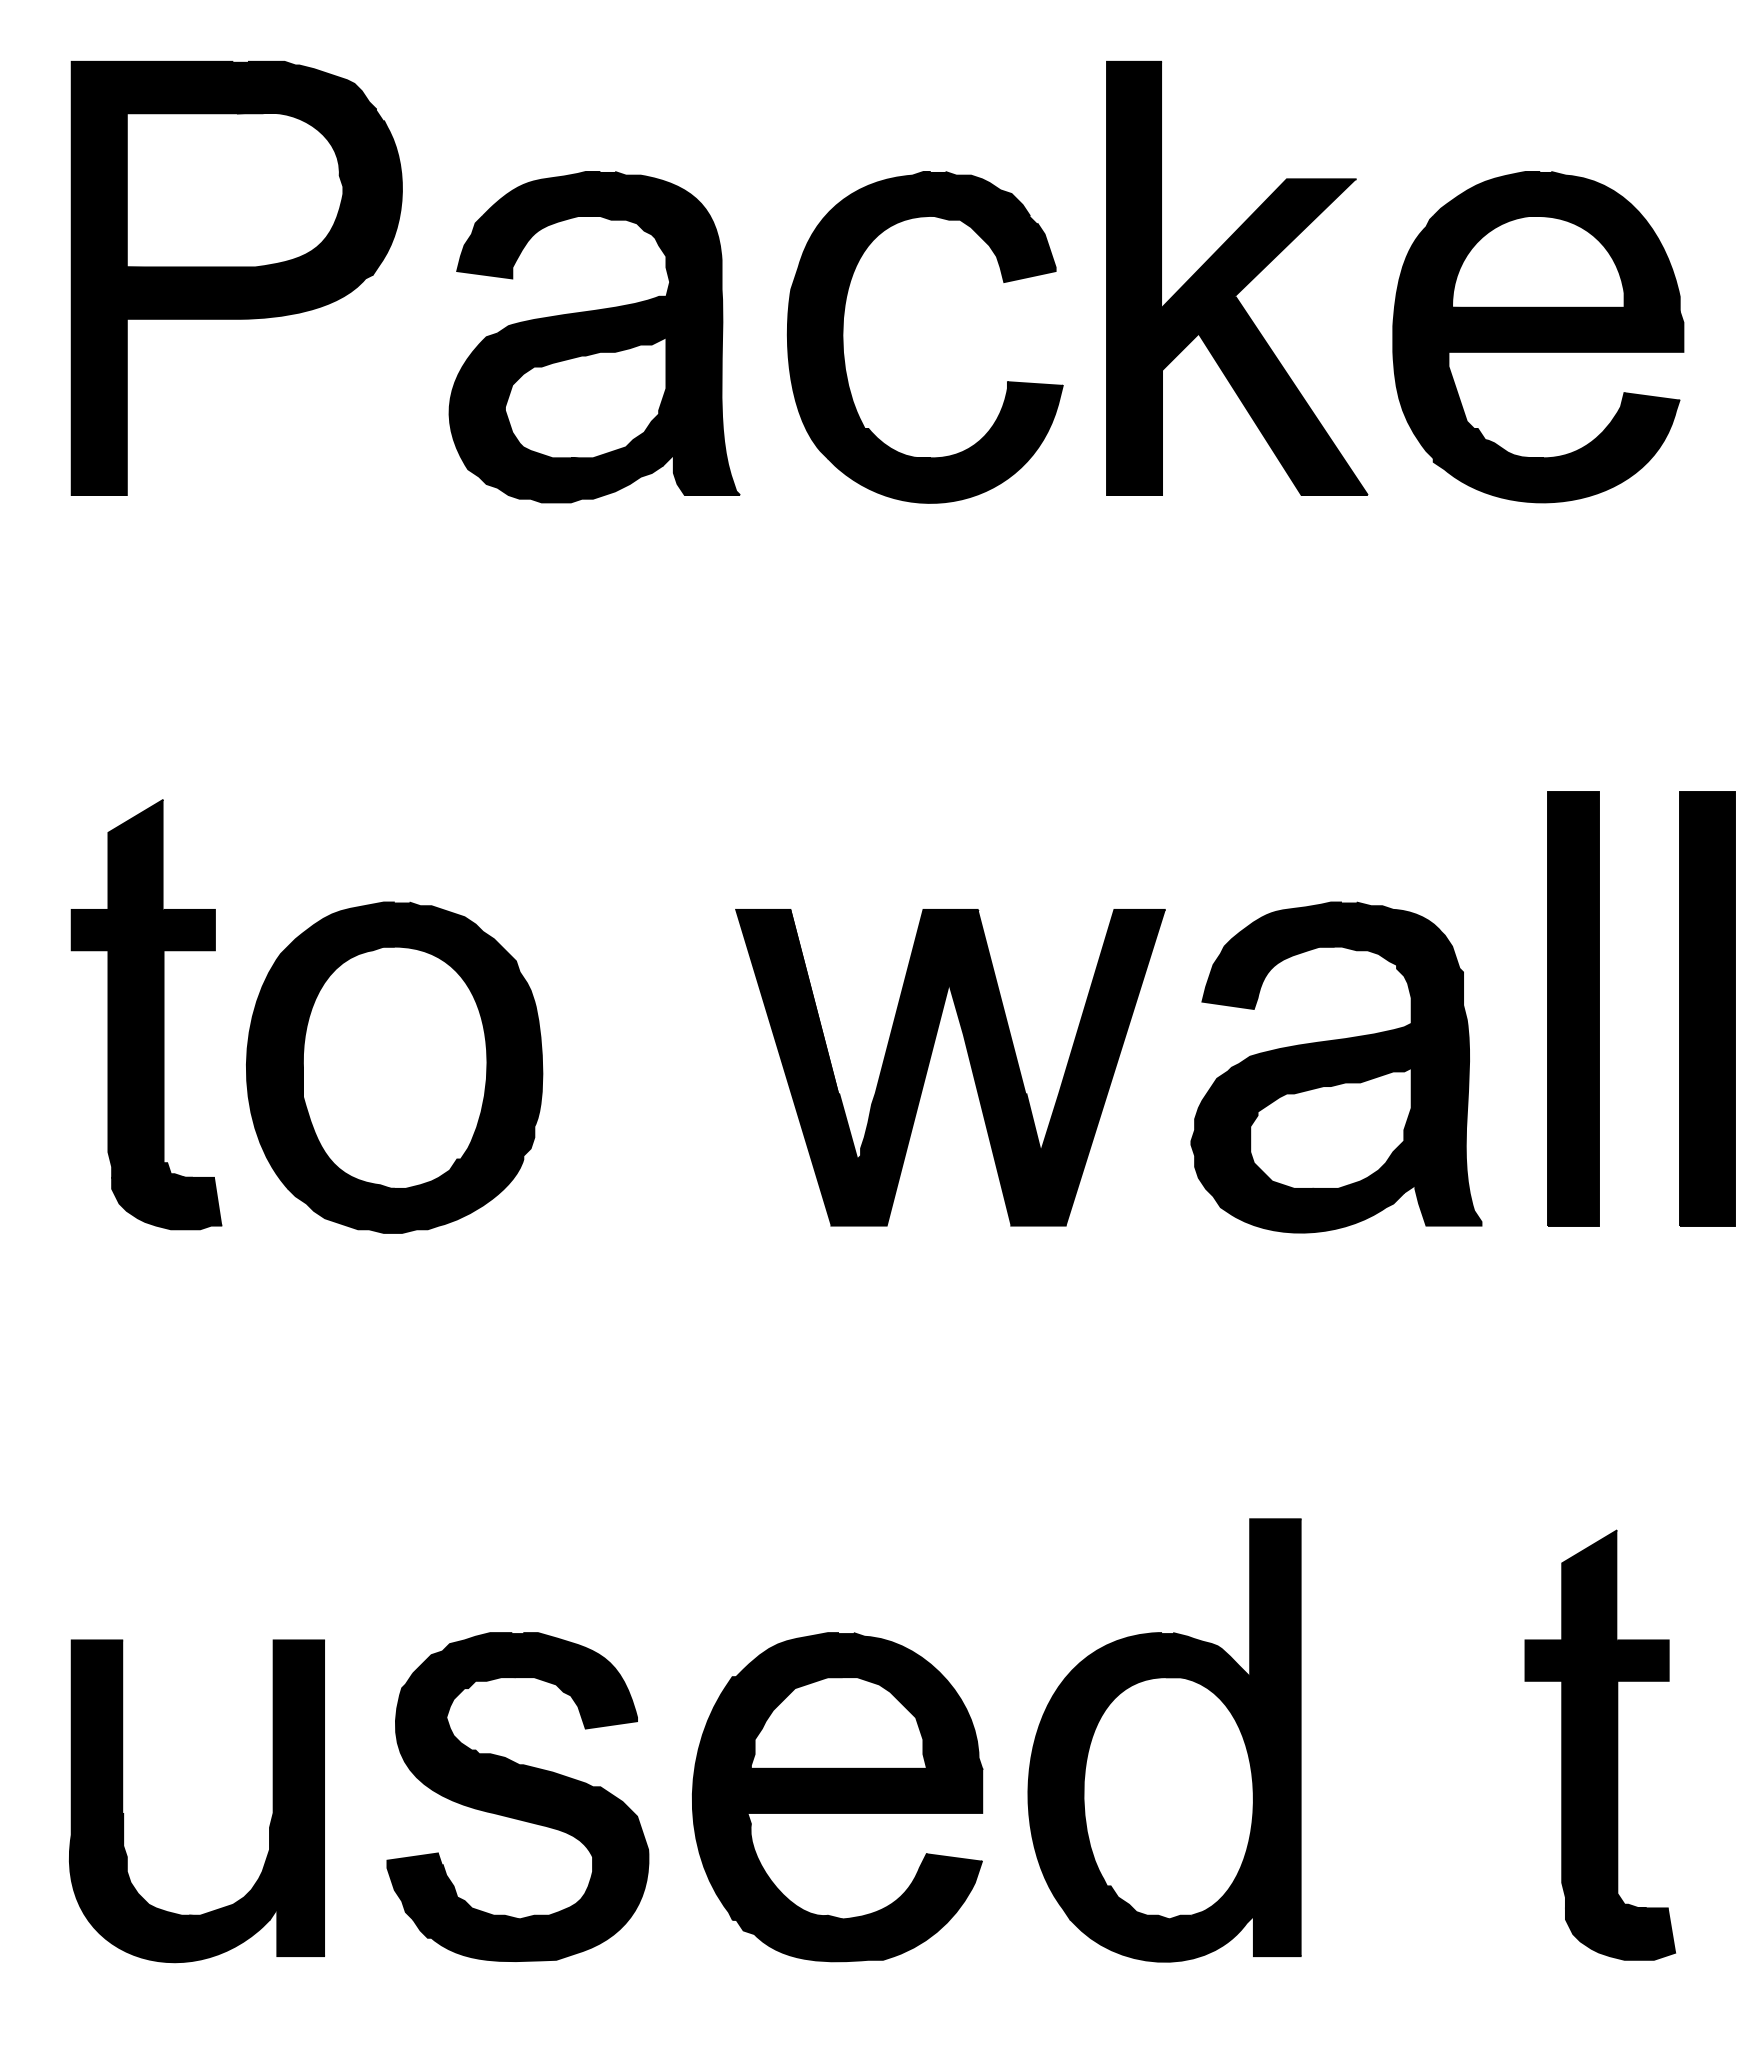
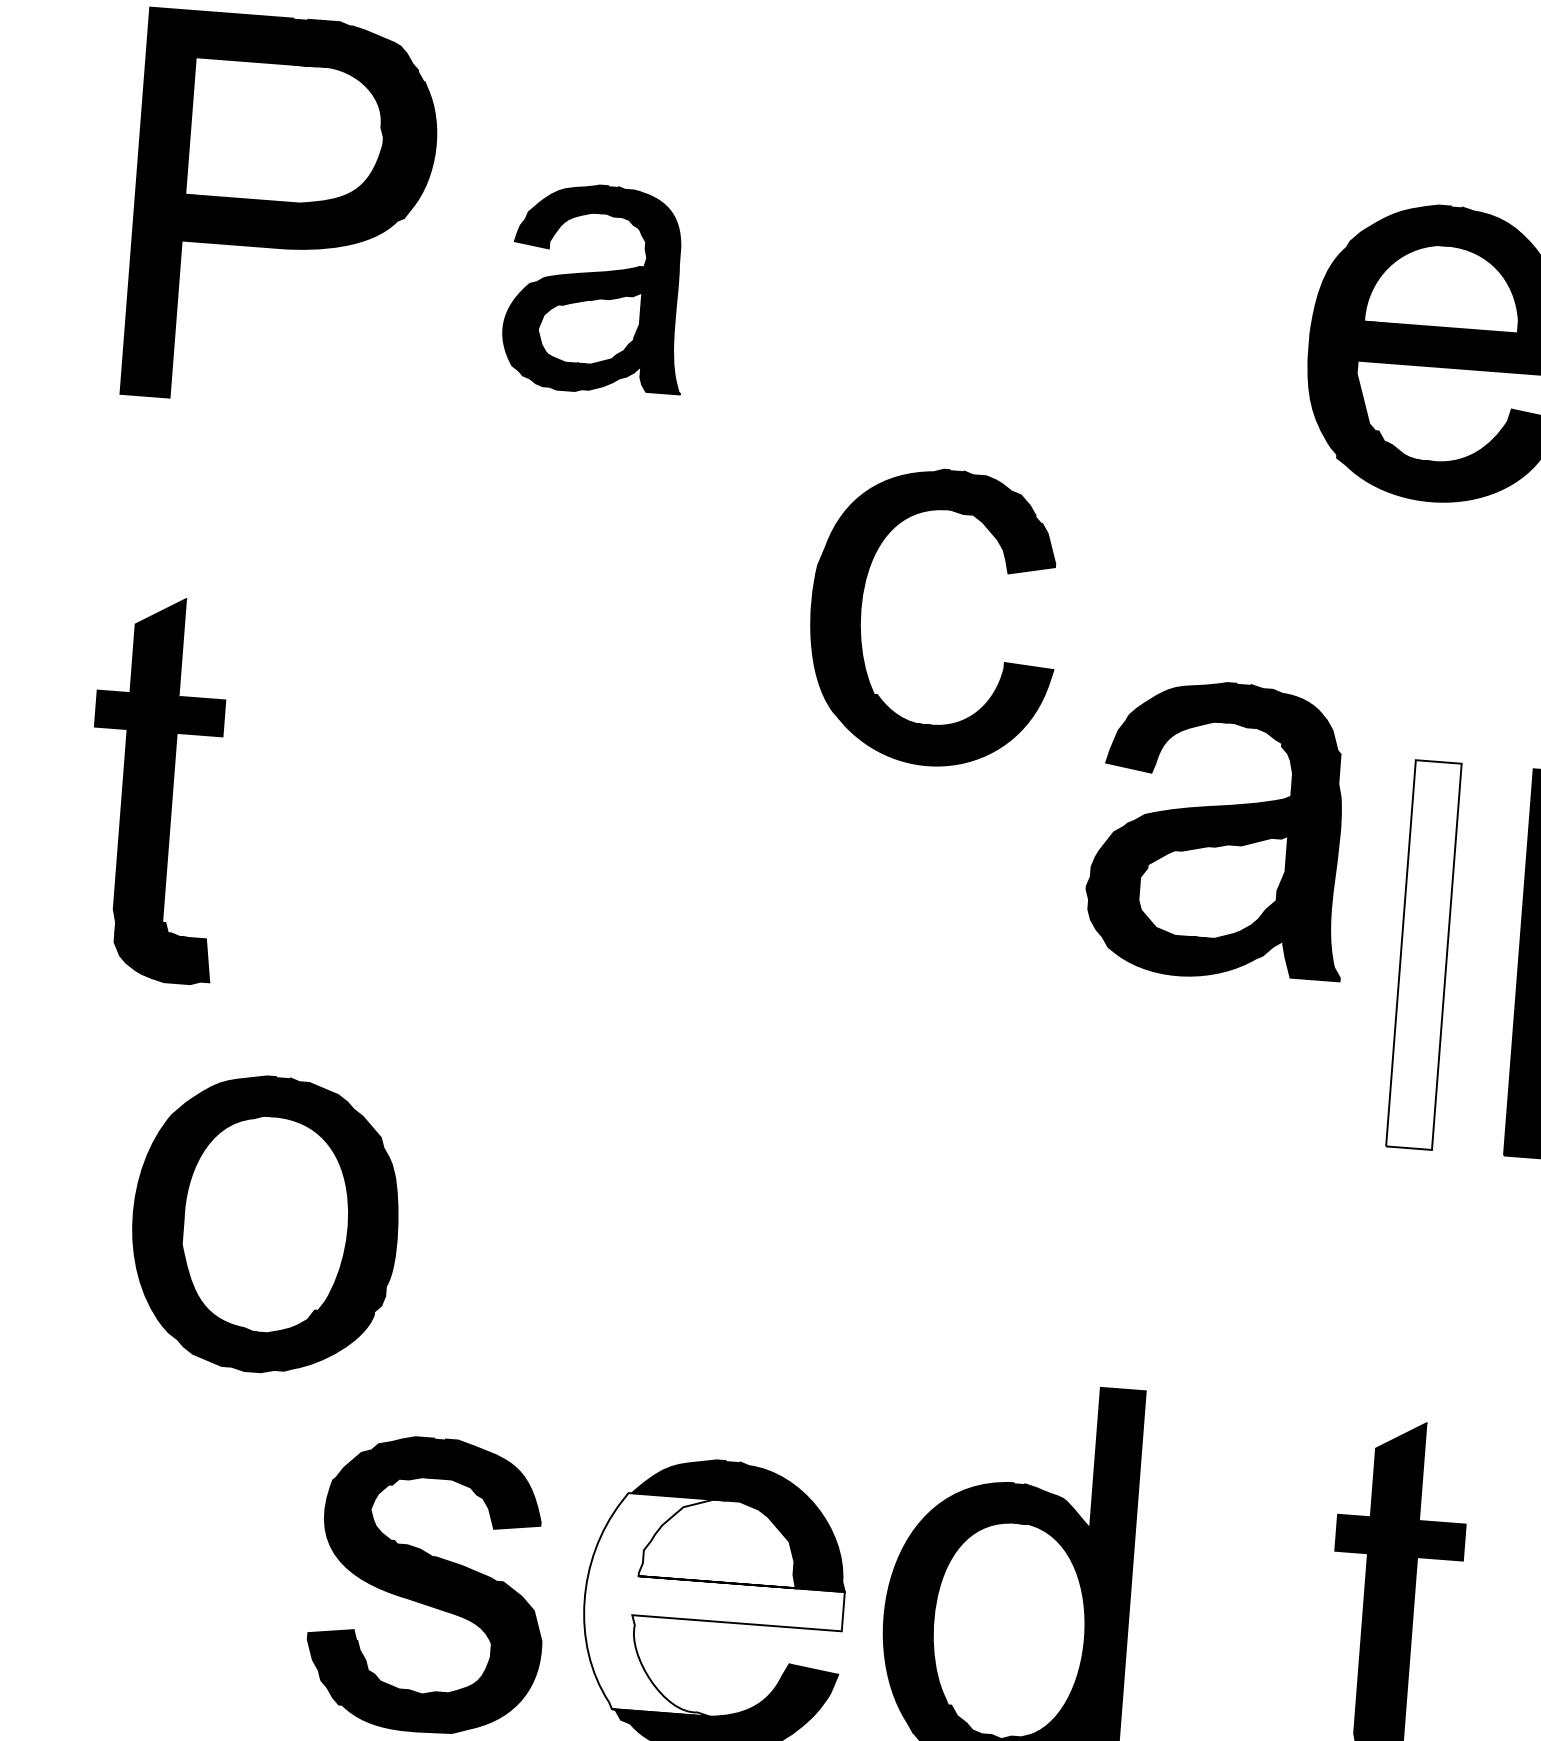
part: (1237, 278) -> (1174, 280), removed
part: (594, 337) -> (597, 289), size x0.7
part: (843, 337) -> (861, 611), moved
fill: (1572, 1008) -> (1423, 954), removed
part: (146, 1014) -> (157, 788), moved
part: (969, 1062) -> (881, 961), removed
part: (394, 1067) -> (265, 1224), moved
part: (1336, 1067) -> (1221, 830), moved
fill: (837, 1798) -> (713, 1608), removed
part: (124, 1813) -> (77, 1572), removed

